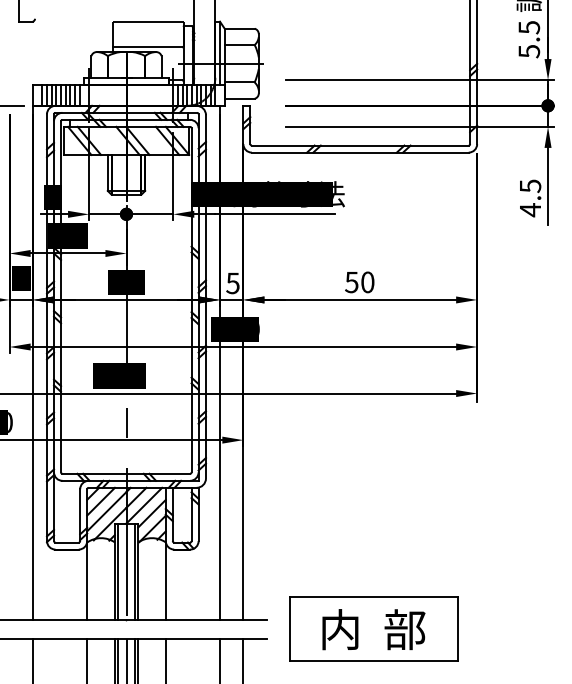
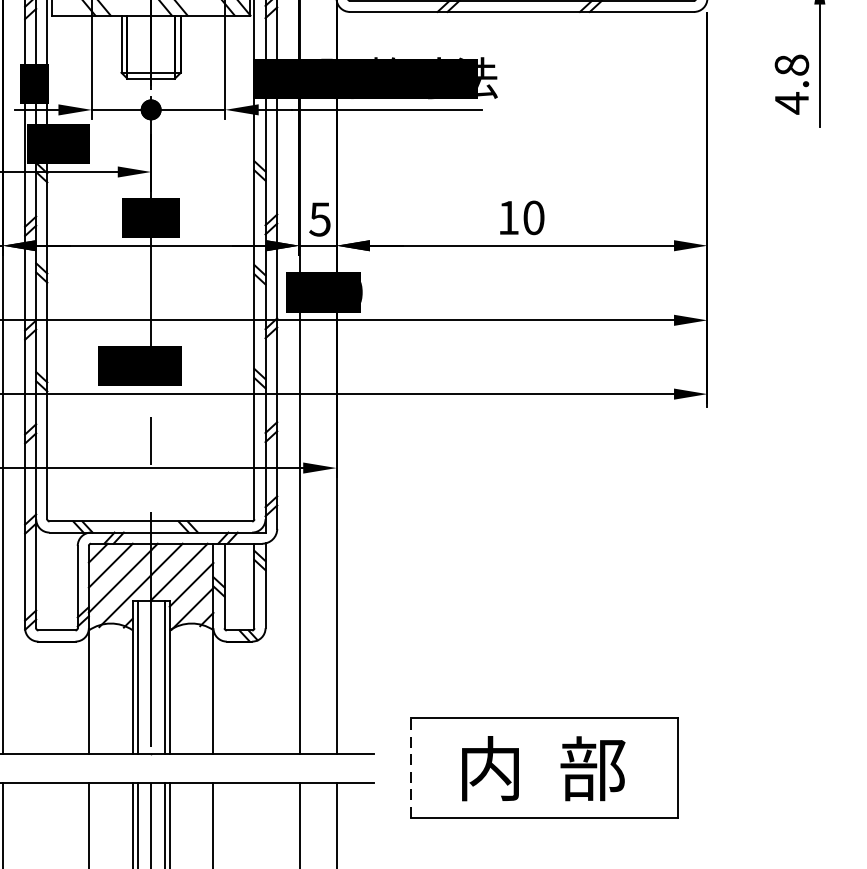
text: (530, 186) -> (791, 65), 4.5 -> 4.8
text: (351, 282) -> (508, 218), 50 -> 10
line: (290, 629) -> (411, 768), solid -> dashed

